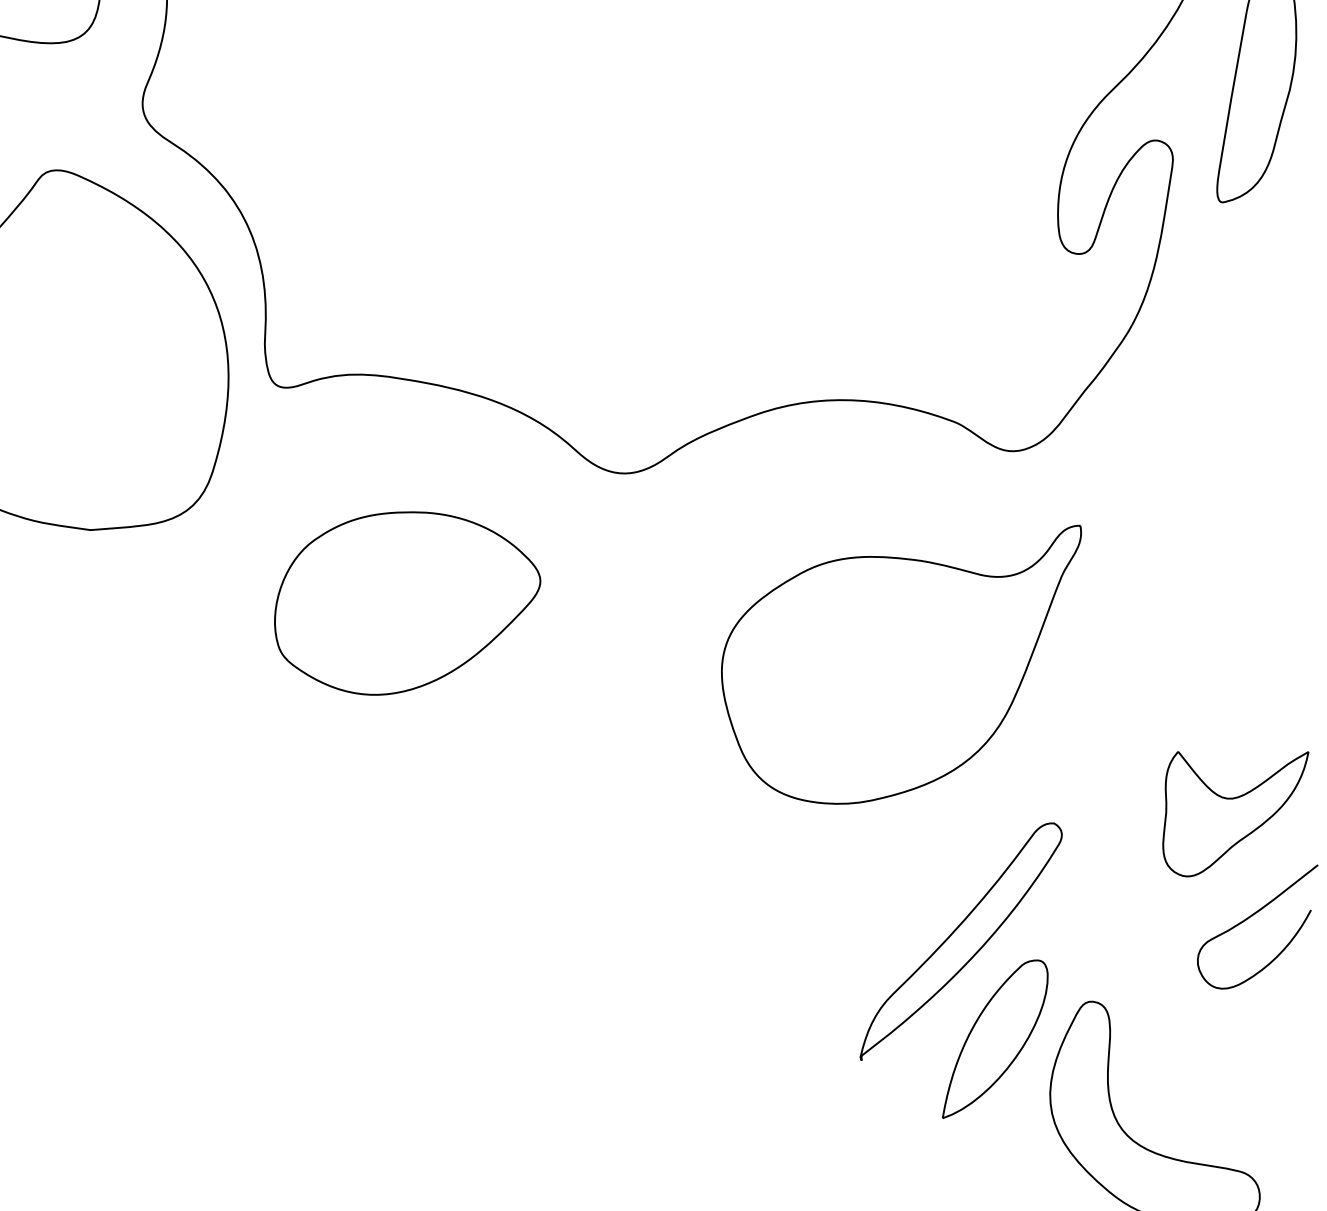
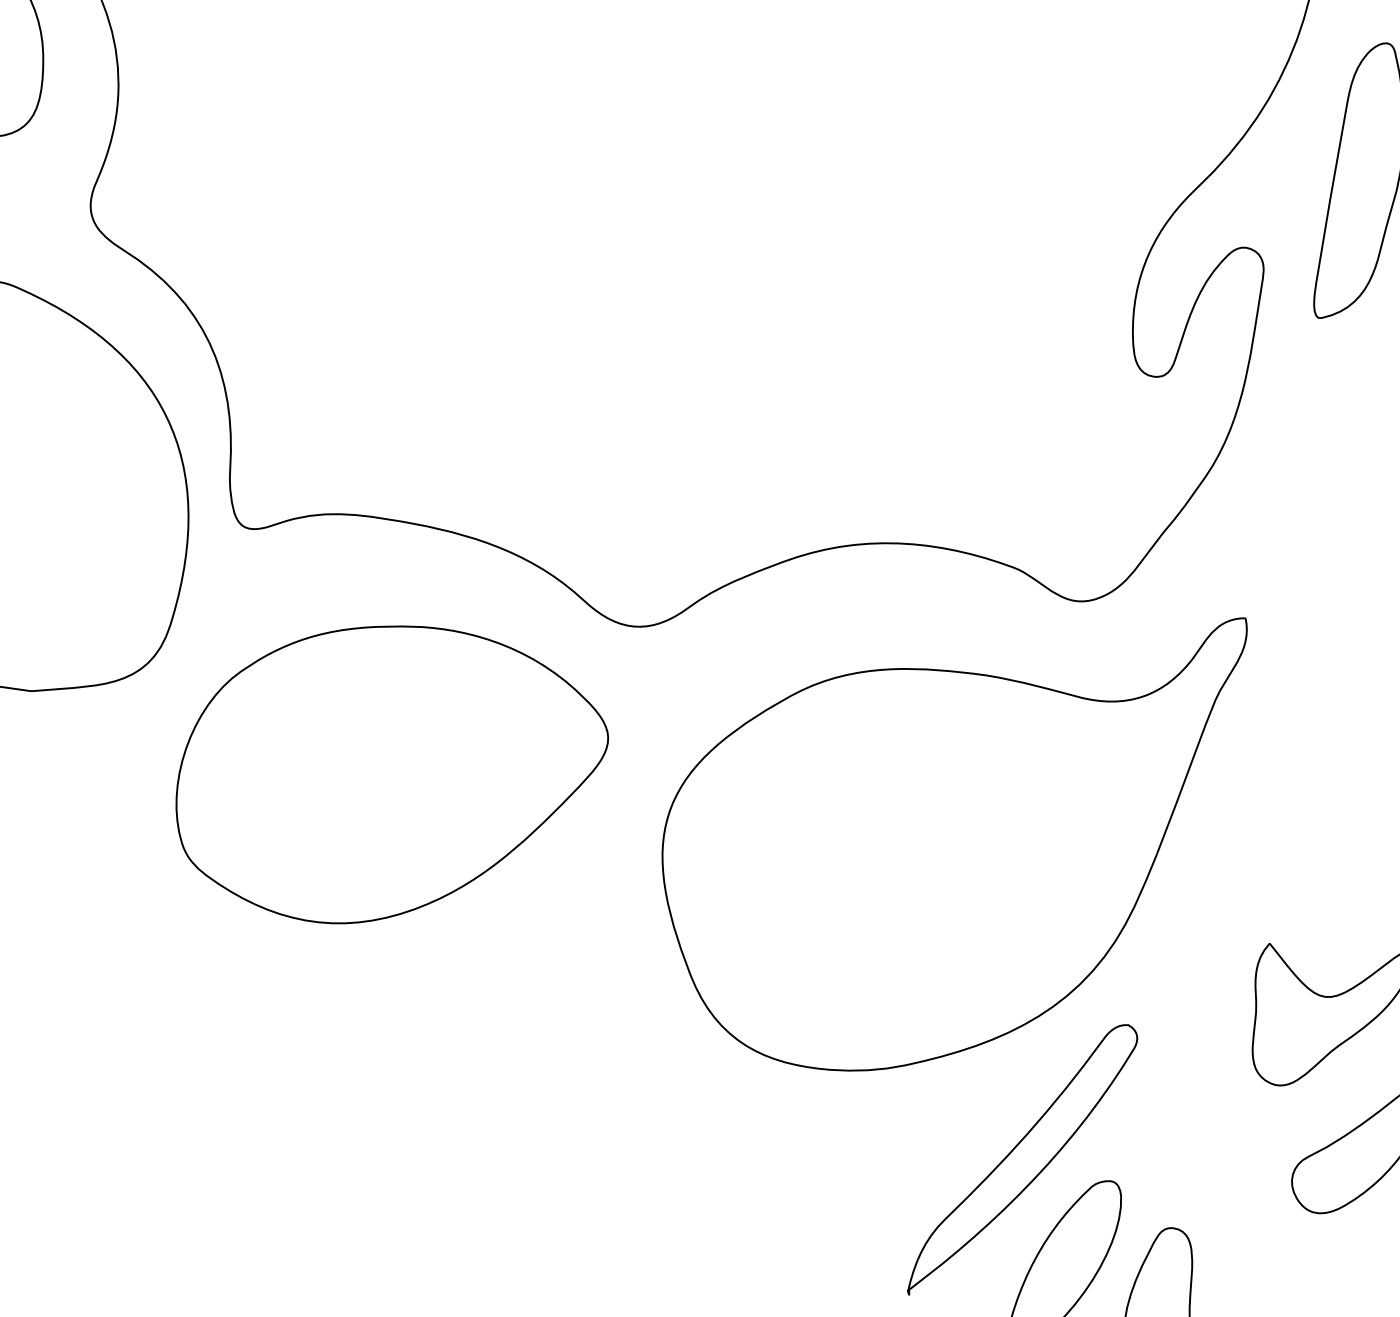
part: (407, 603) -> (392, 774), size x1.43
part: (901, 664) -> (954, 844), size x1.43

